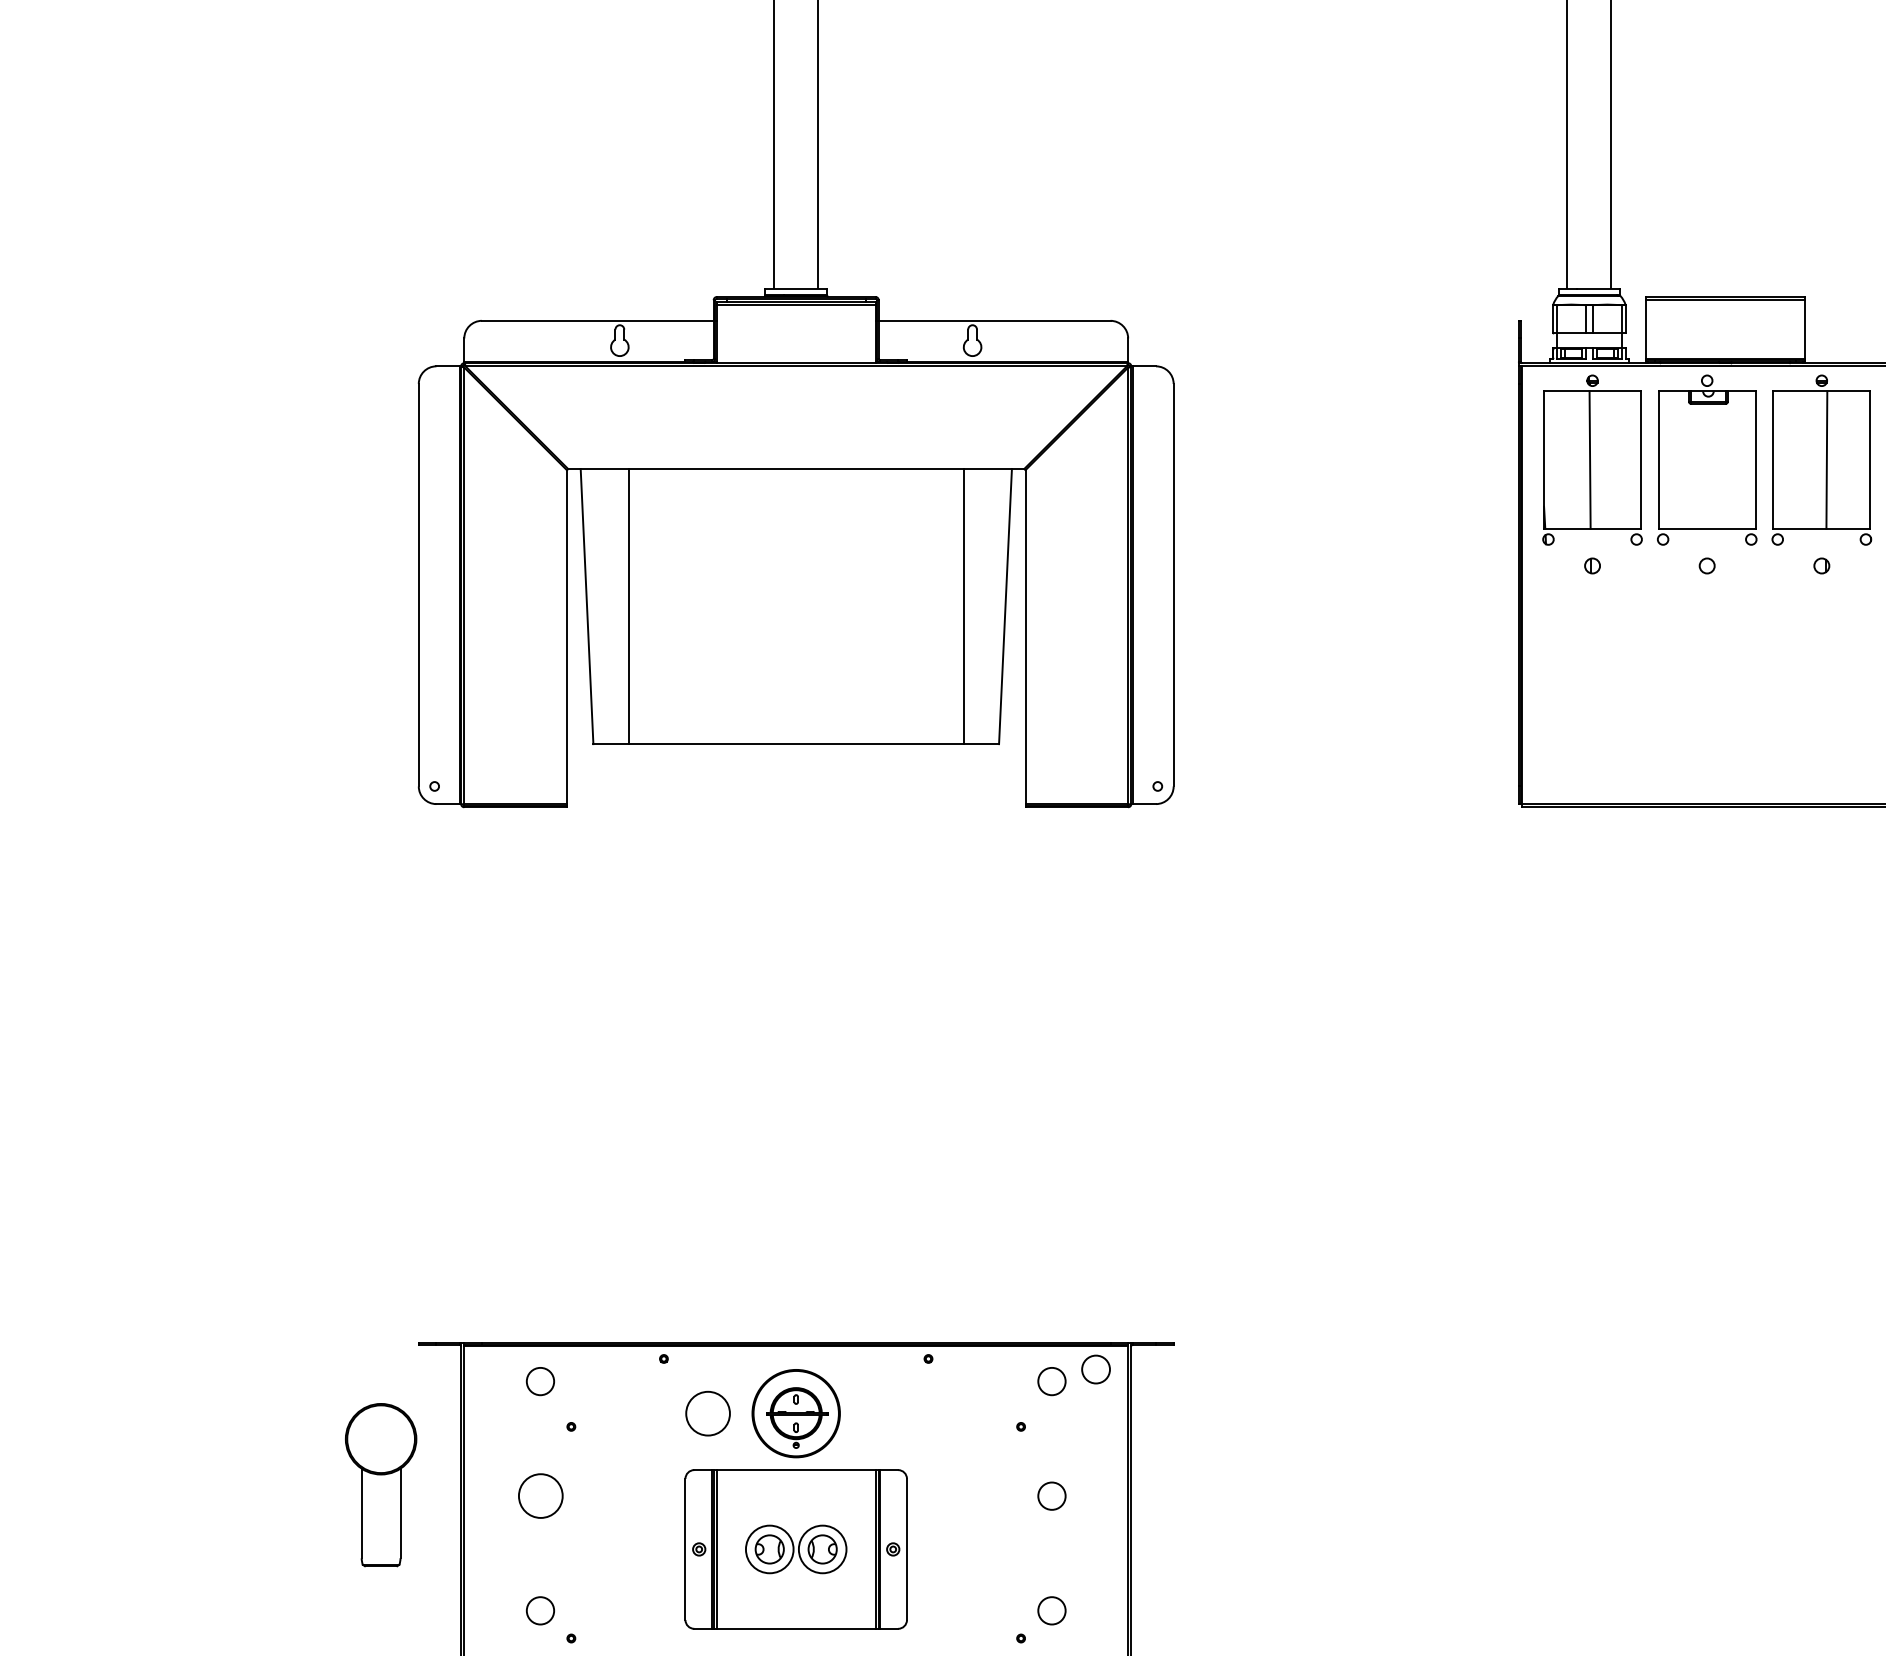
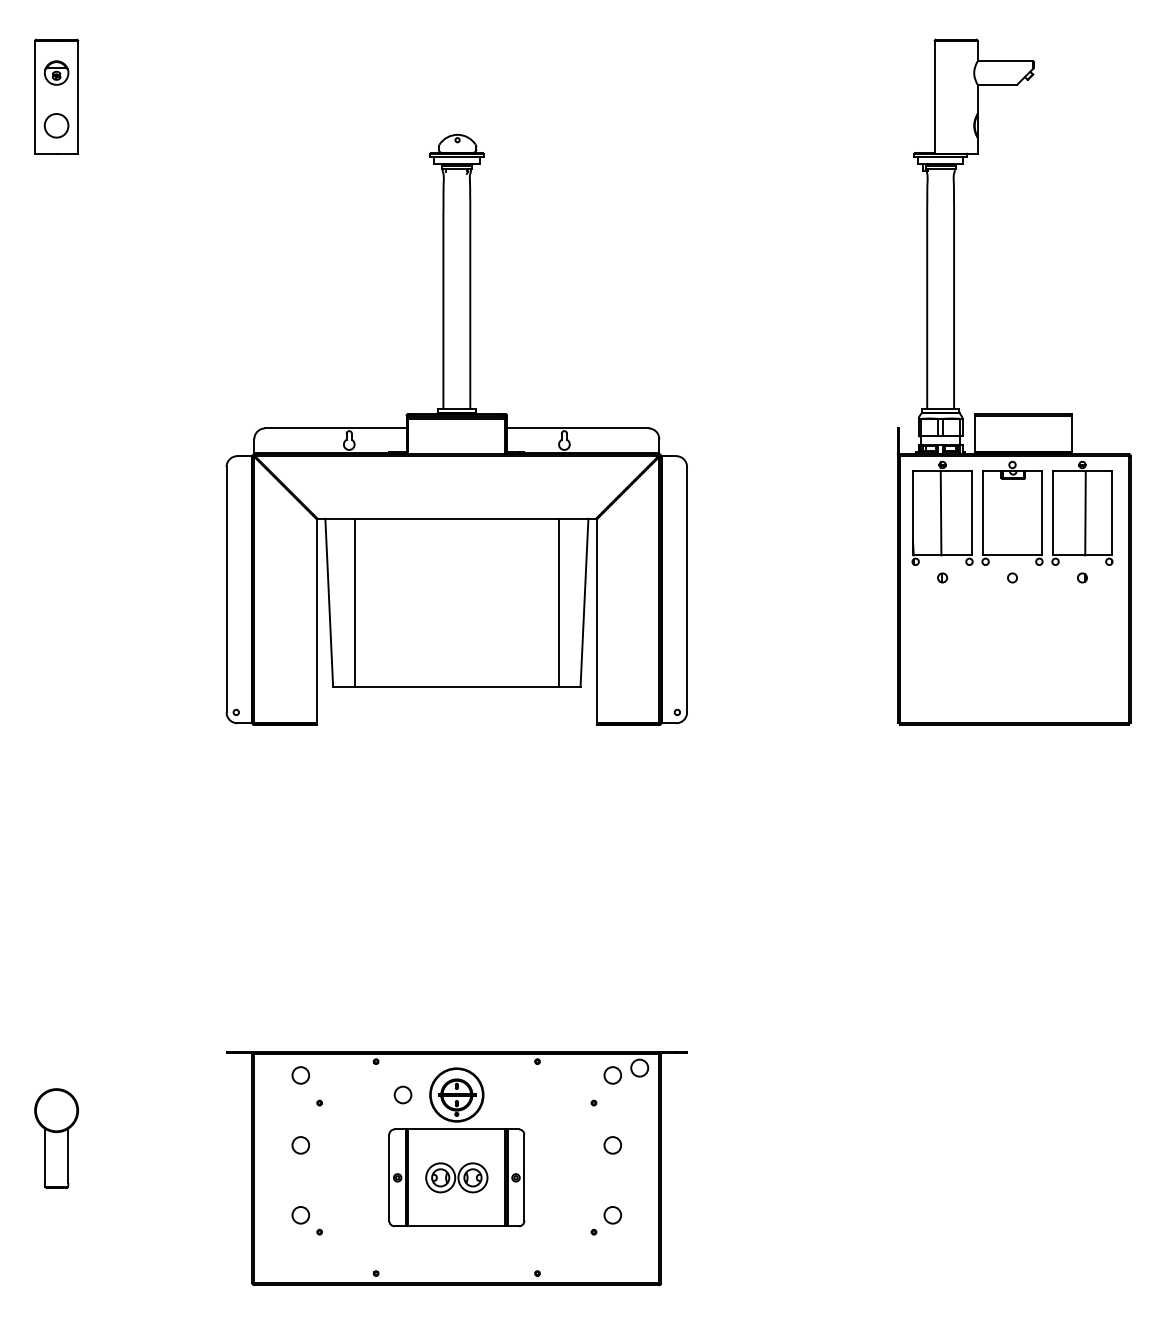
circle: (707, 1412) -> (402, 1094), size x0.62
part: (380, 1484) -> (56, 1138), moved
circle: (539, 1496) -> (300, 1145), size x0.62

